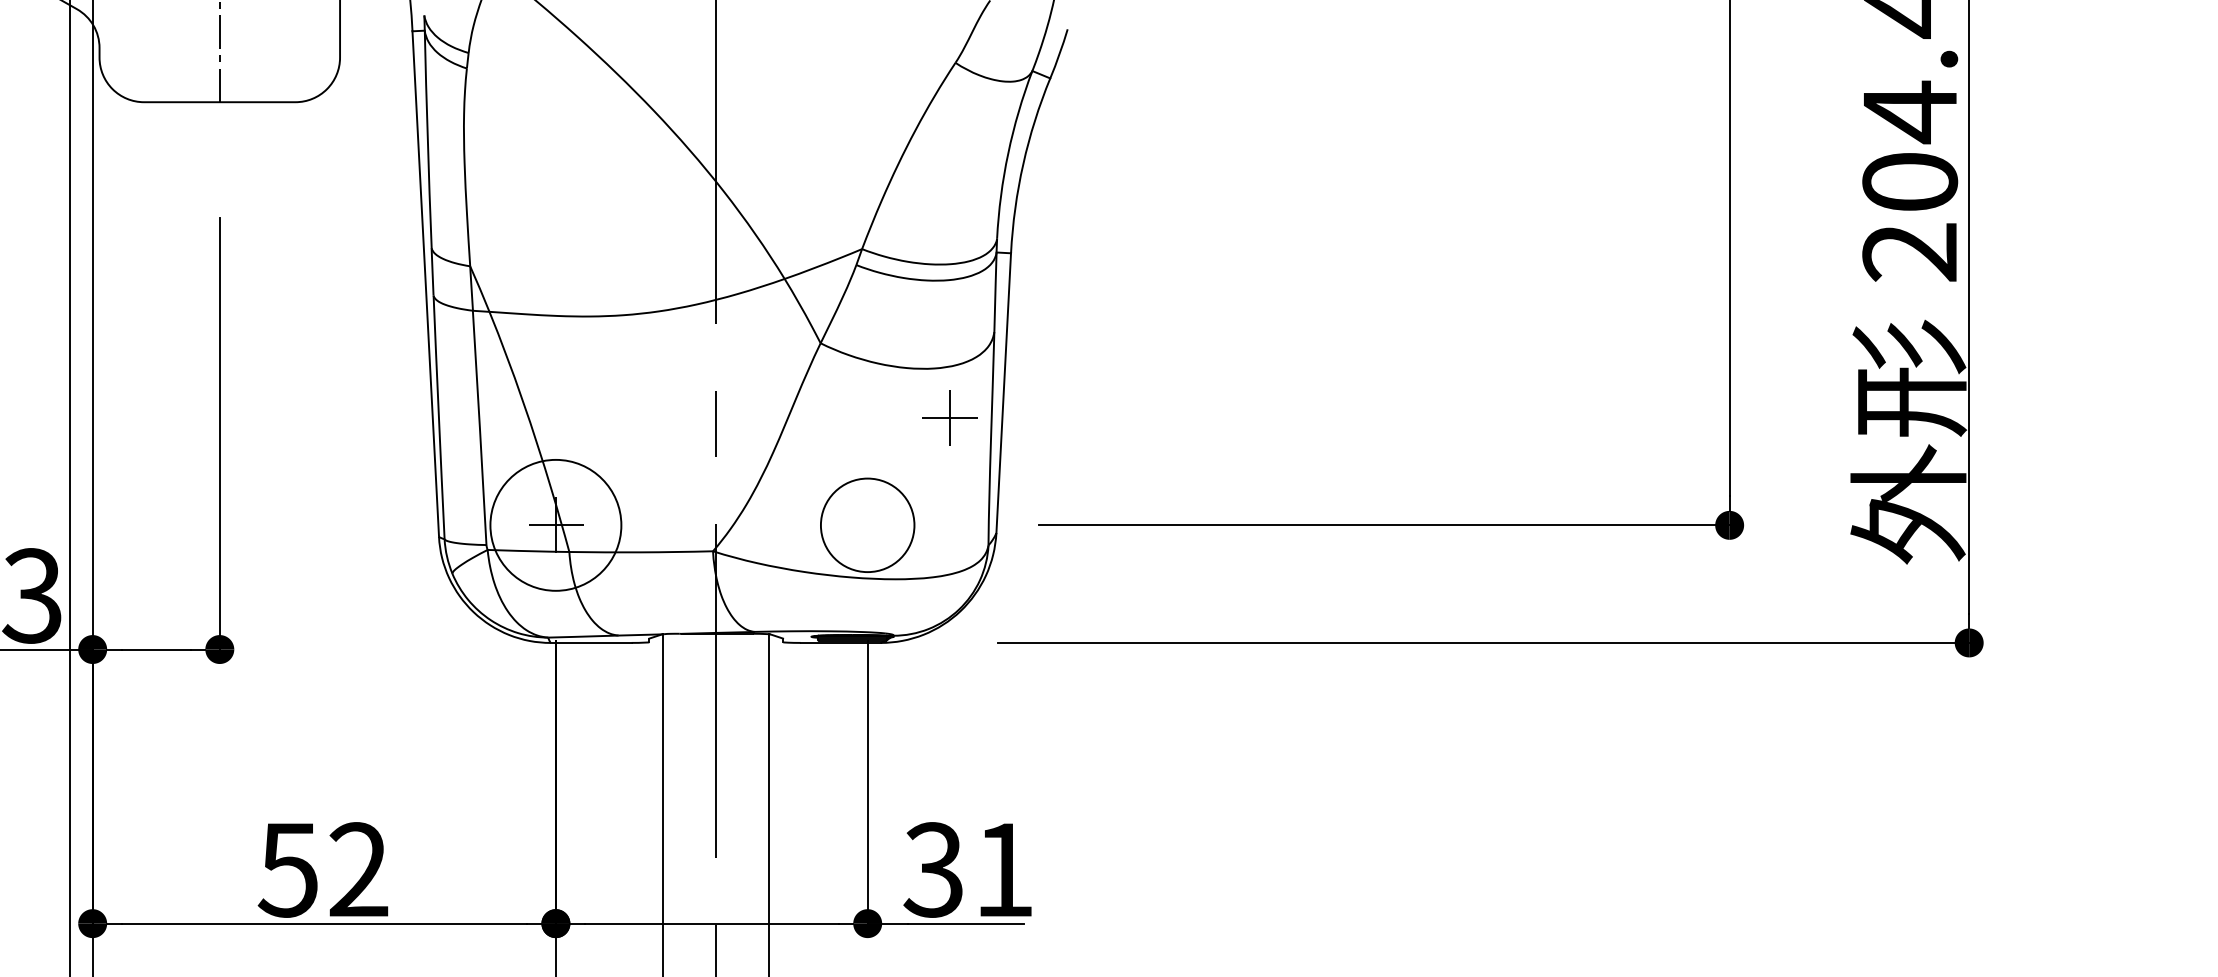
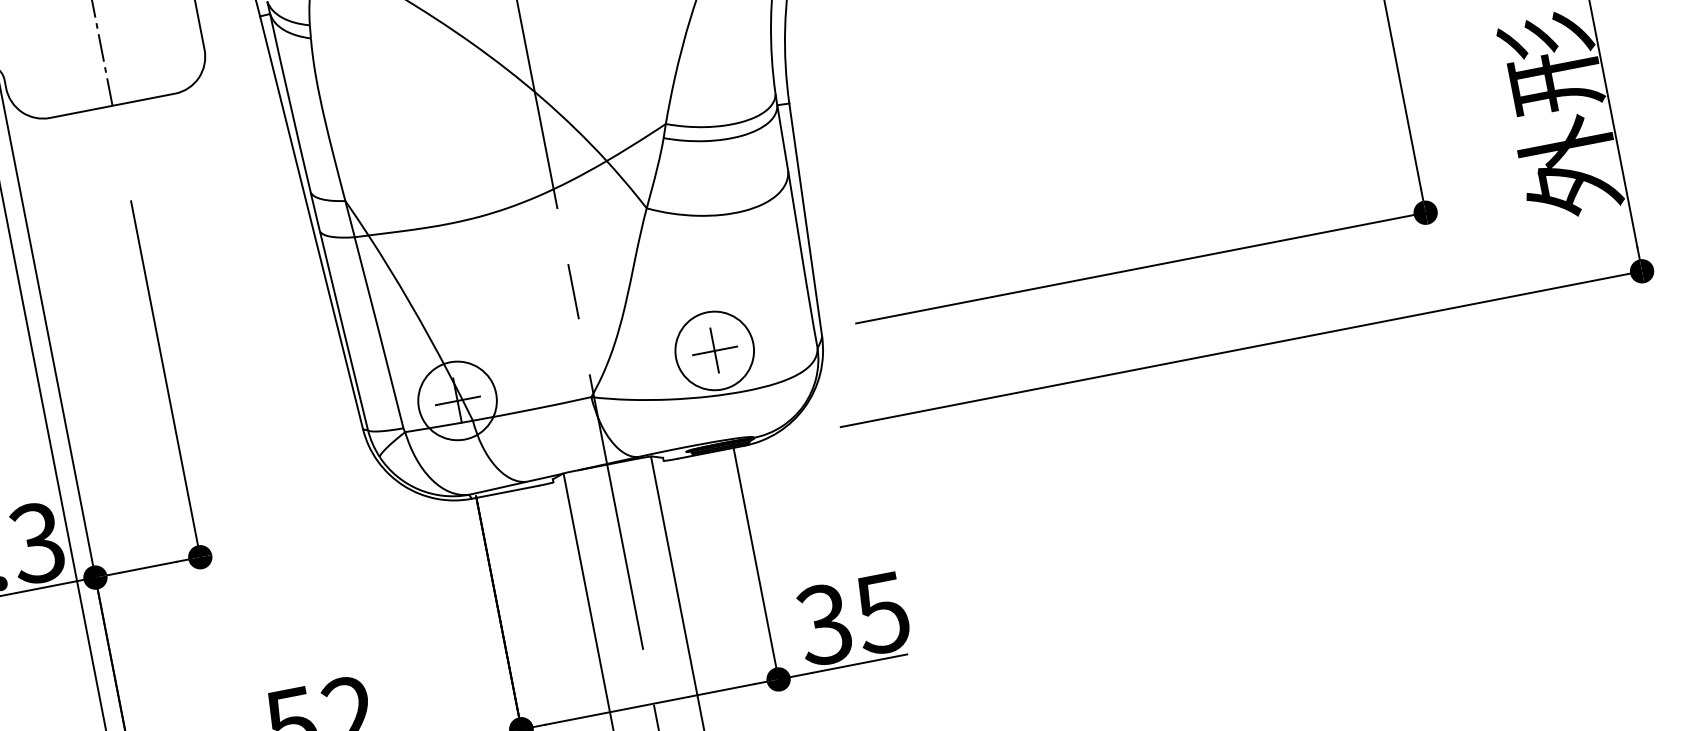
part: (949, 417) -> (714, 350), moved
circle: (555, 525) -> (457, 401), size x0.71
text: (1002, 870) -> (881, 613), 31 -> 35

